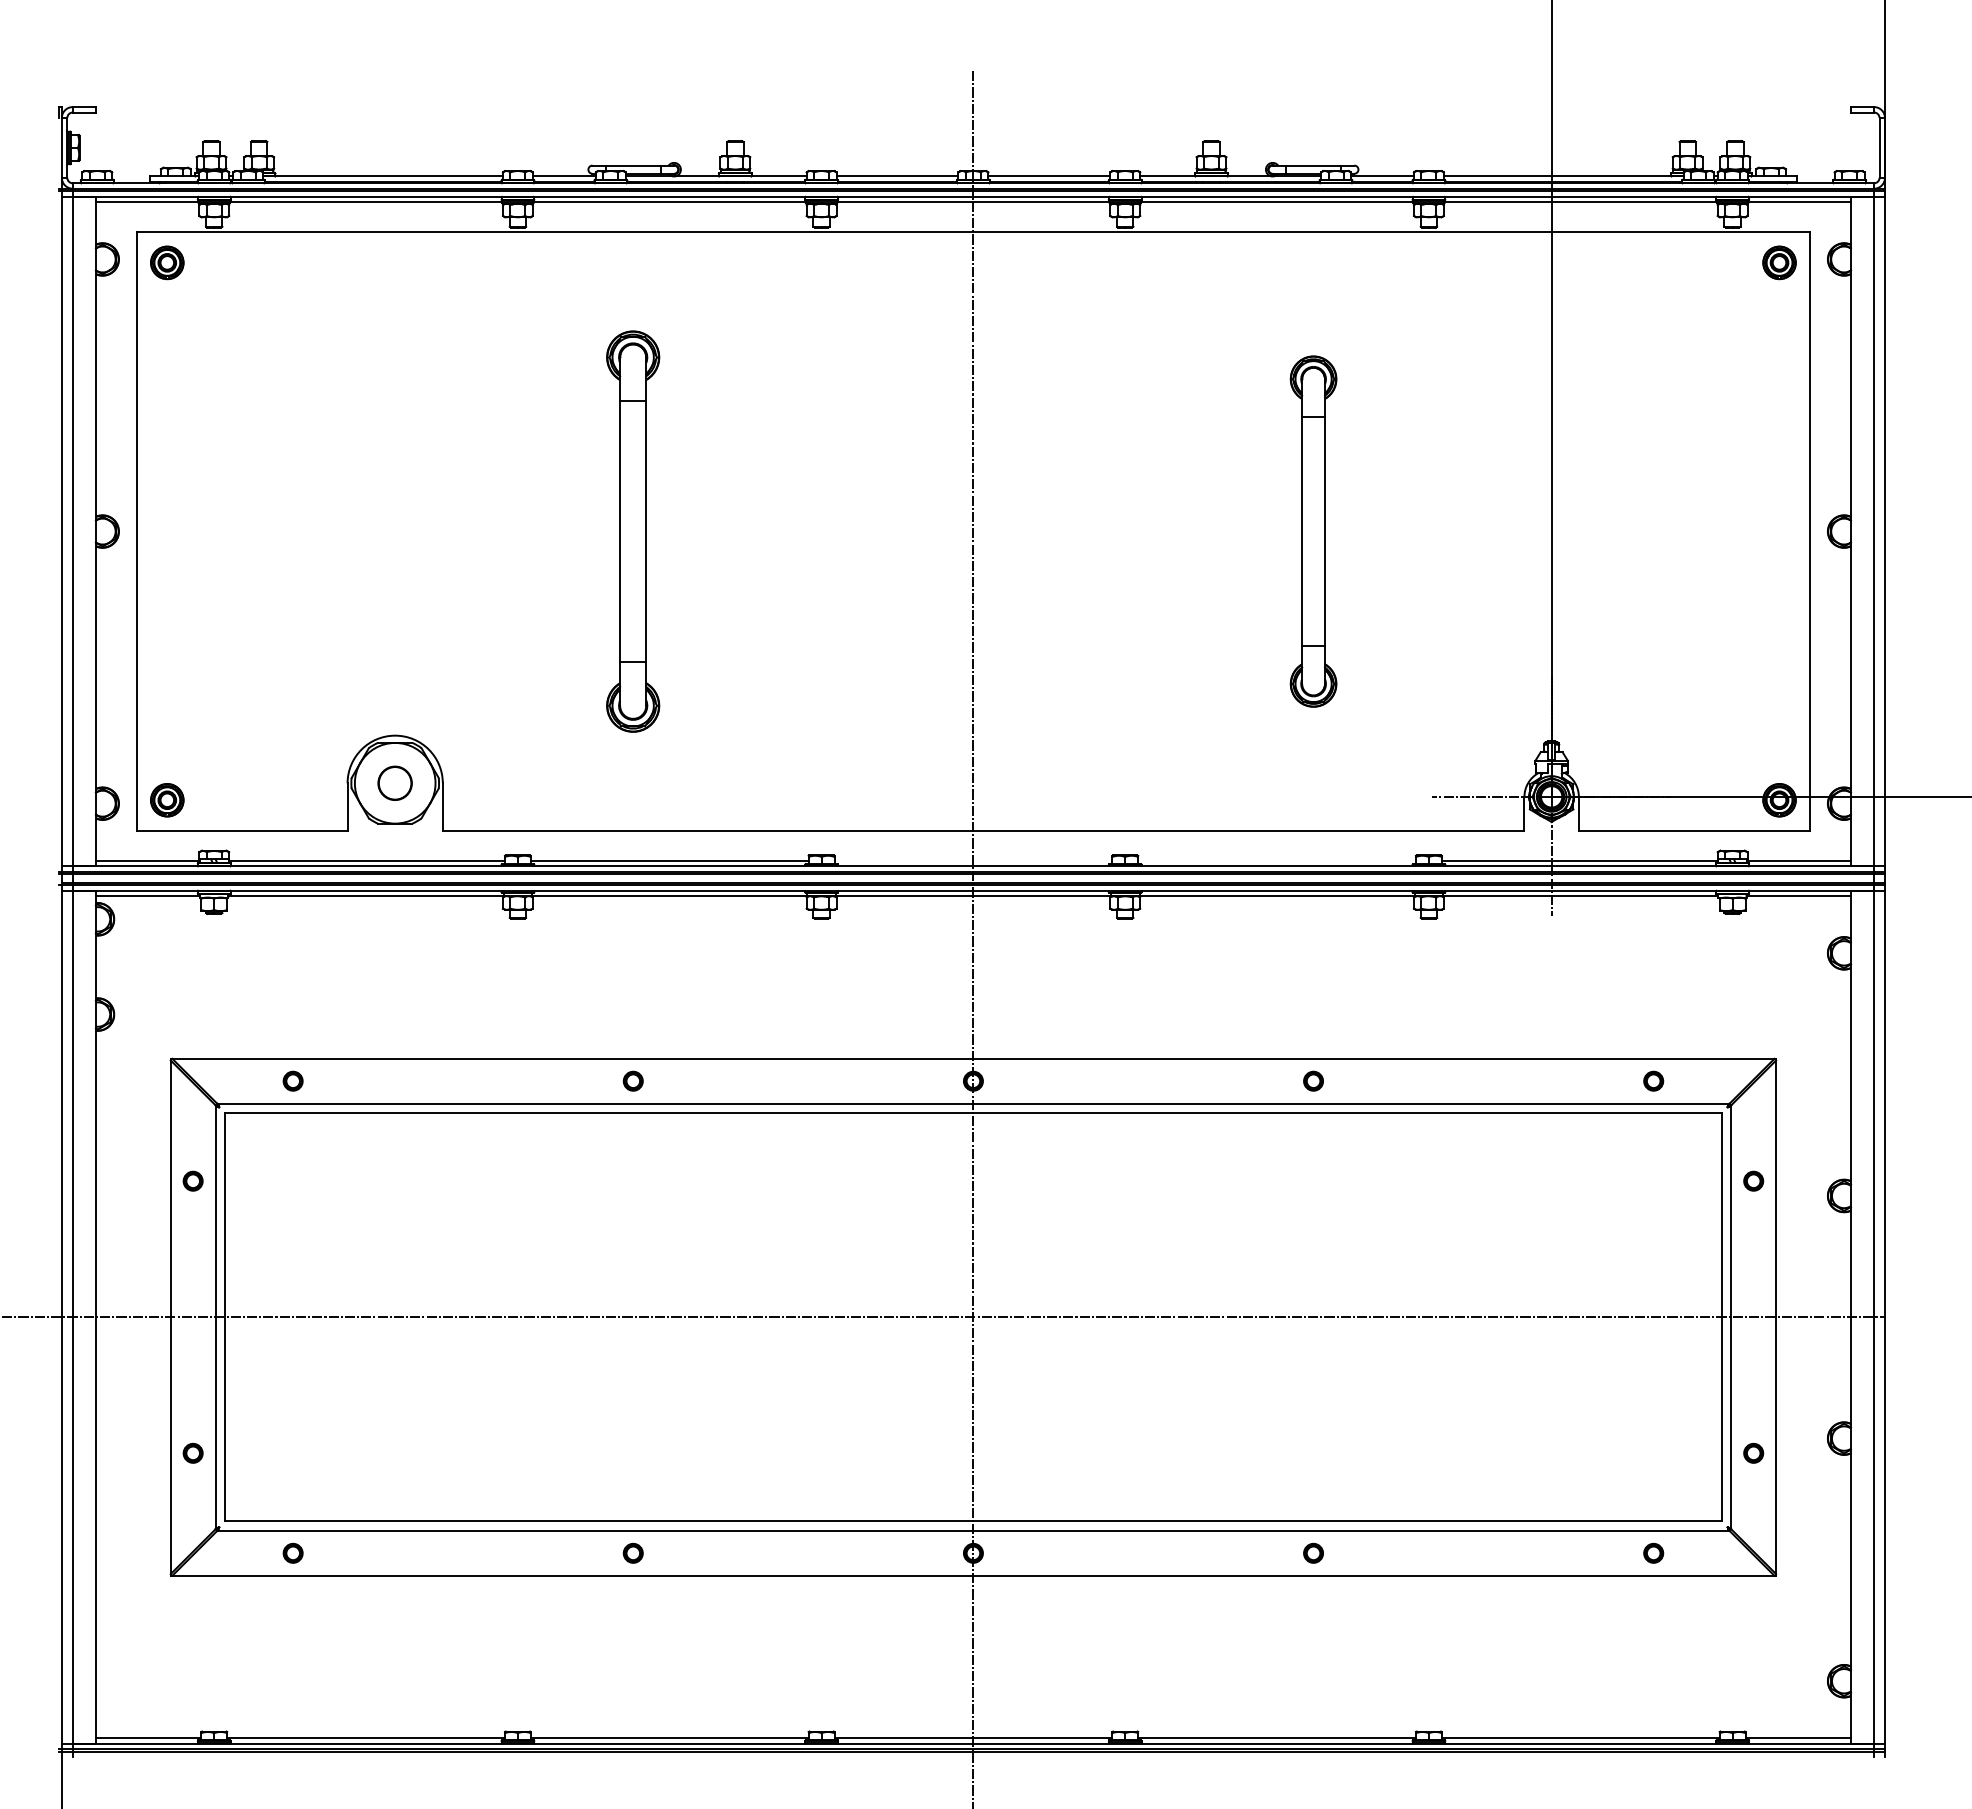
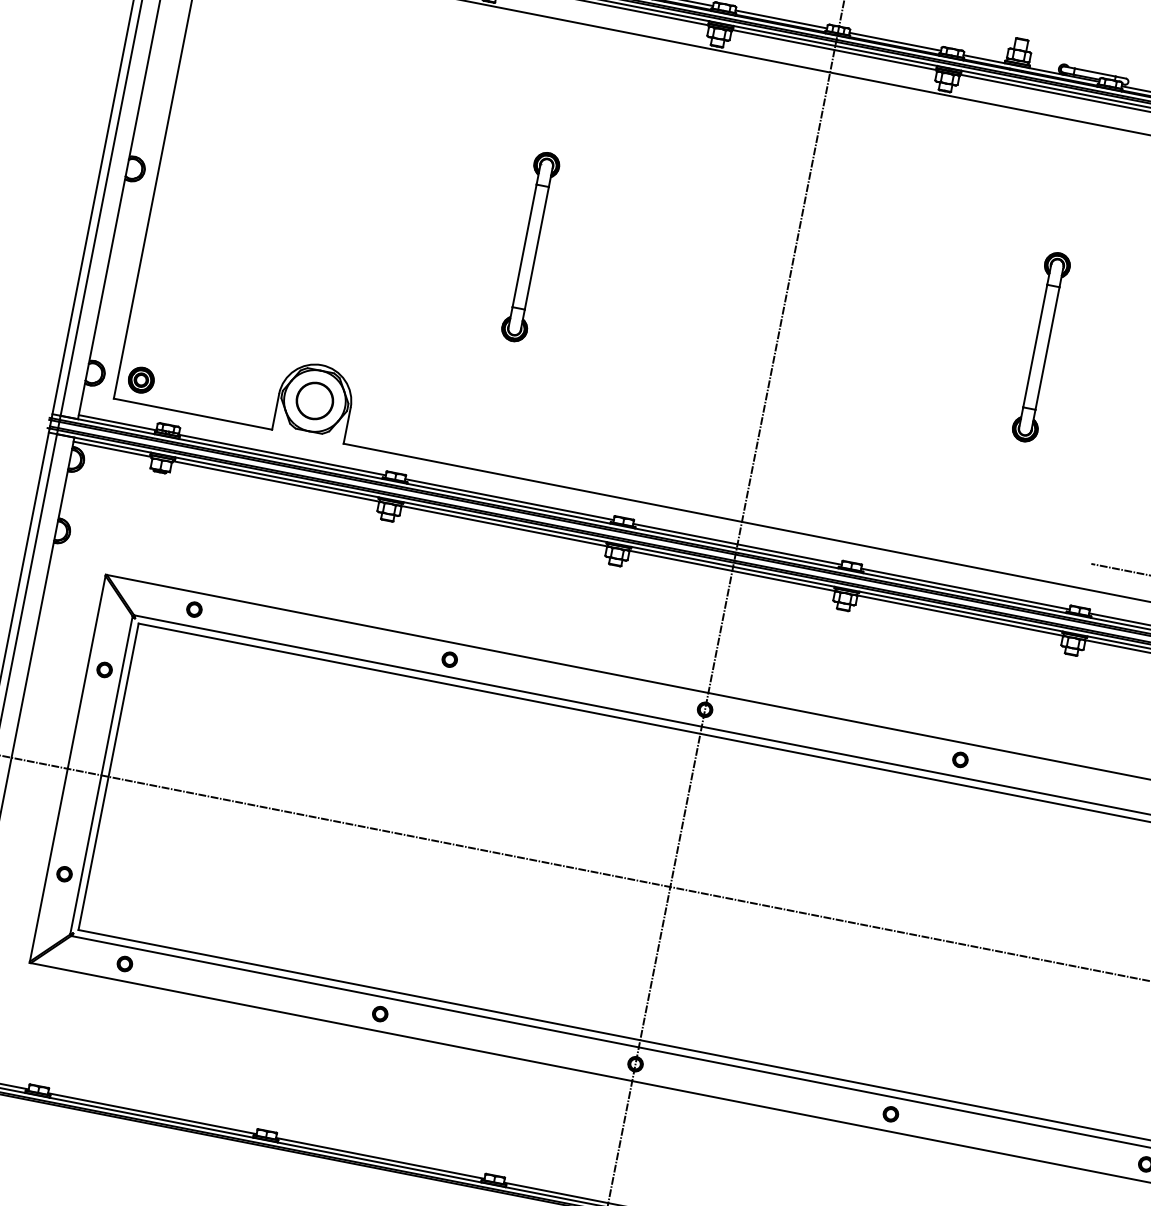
part: (633, 531) -> (530, 247), size x0.62
part: (1313, 531) -> (1041, 347), size x0.71
part: (394, 783) -> (314, 401), size x1.43
line: (973, 860) -> (737, 544), added
line: (1277, 860) -> (965, 588), added

